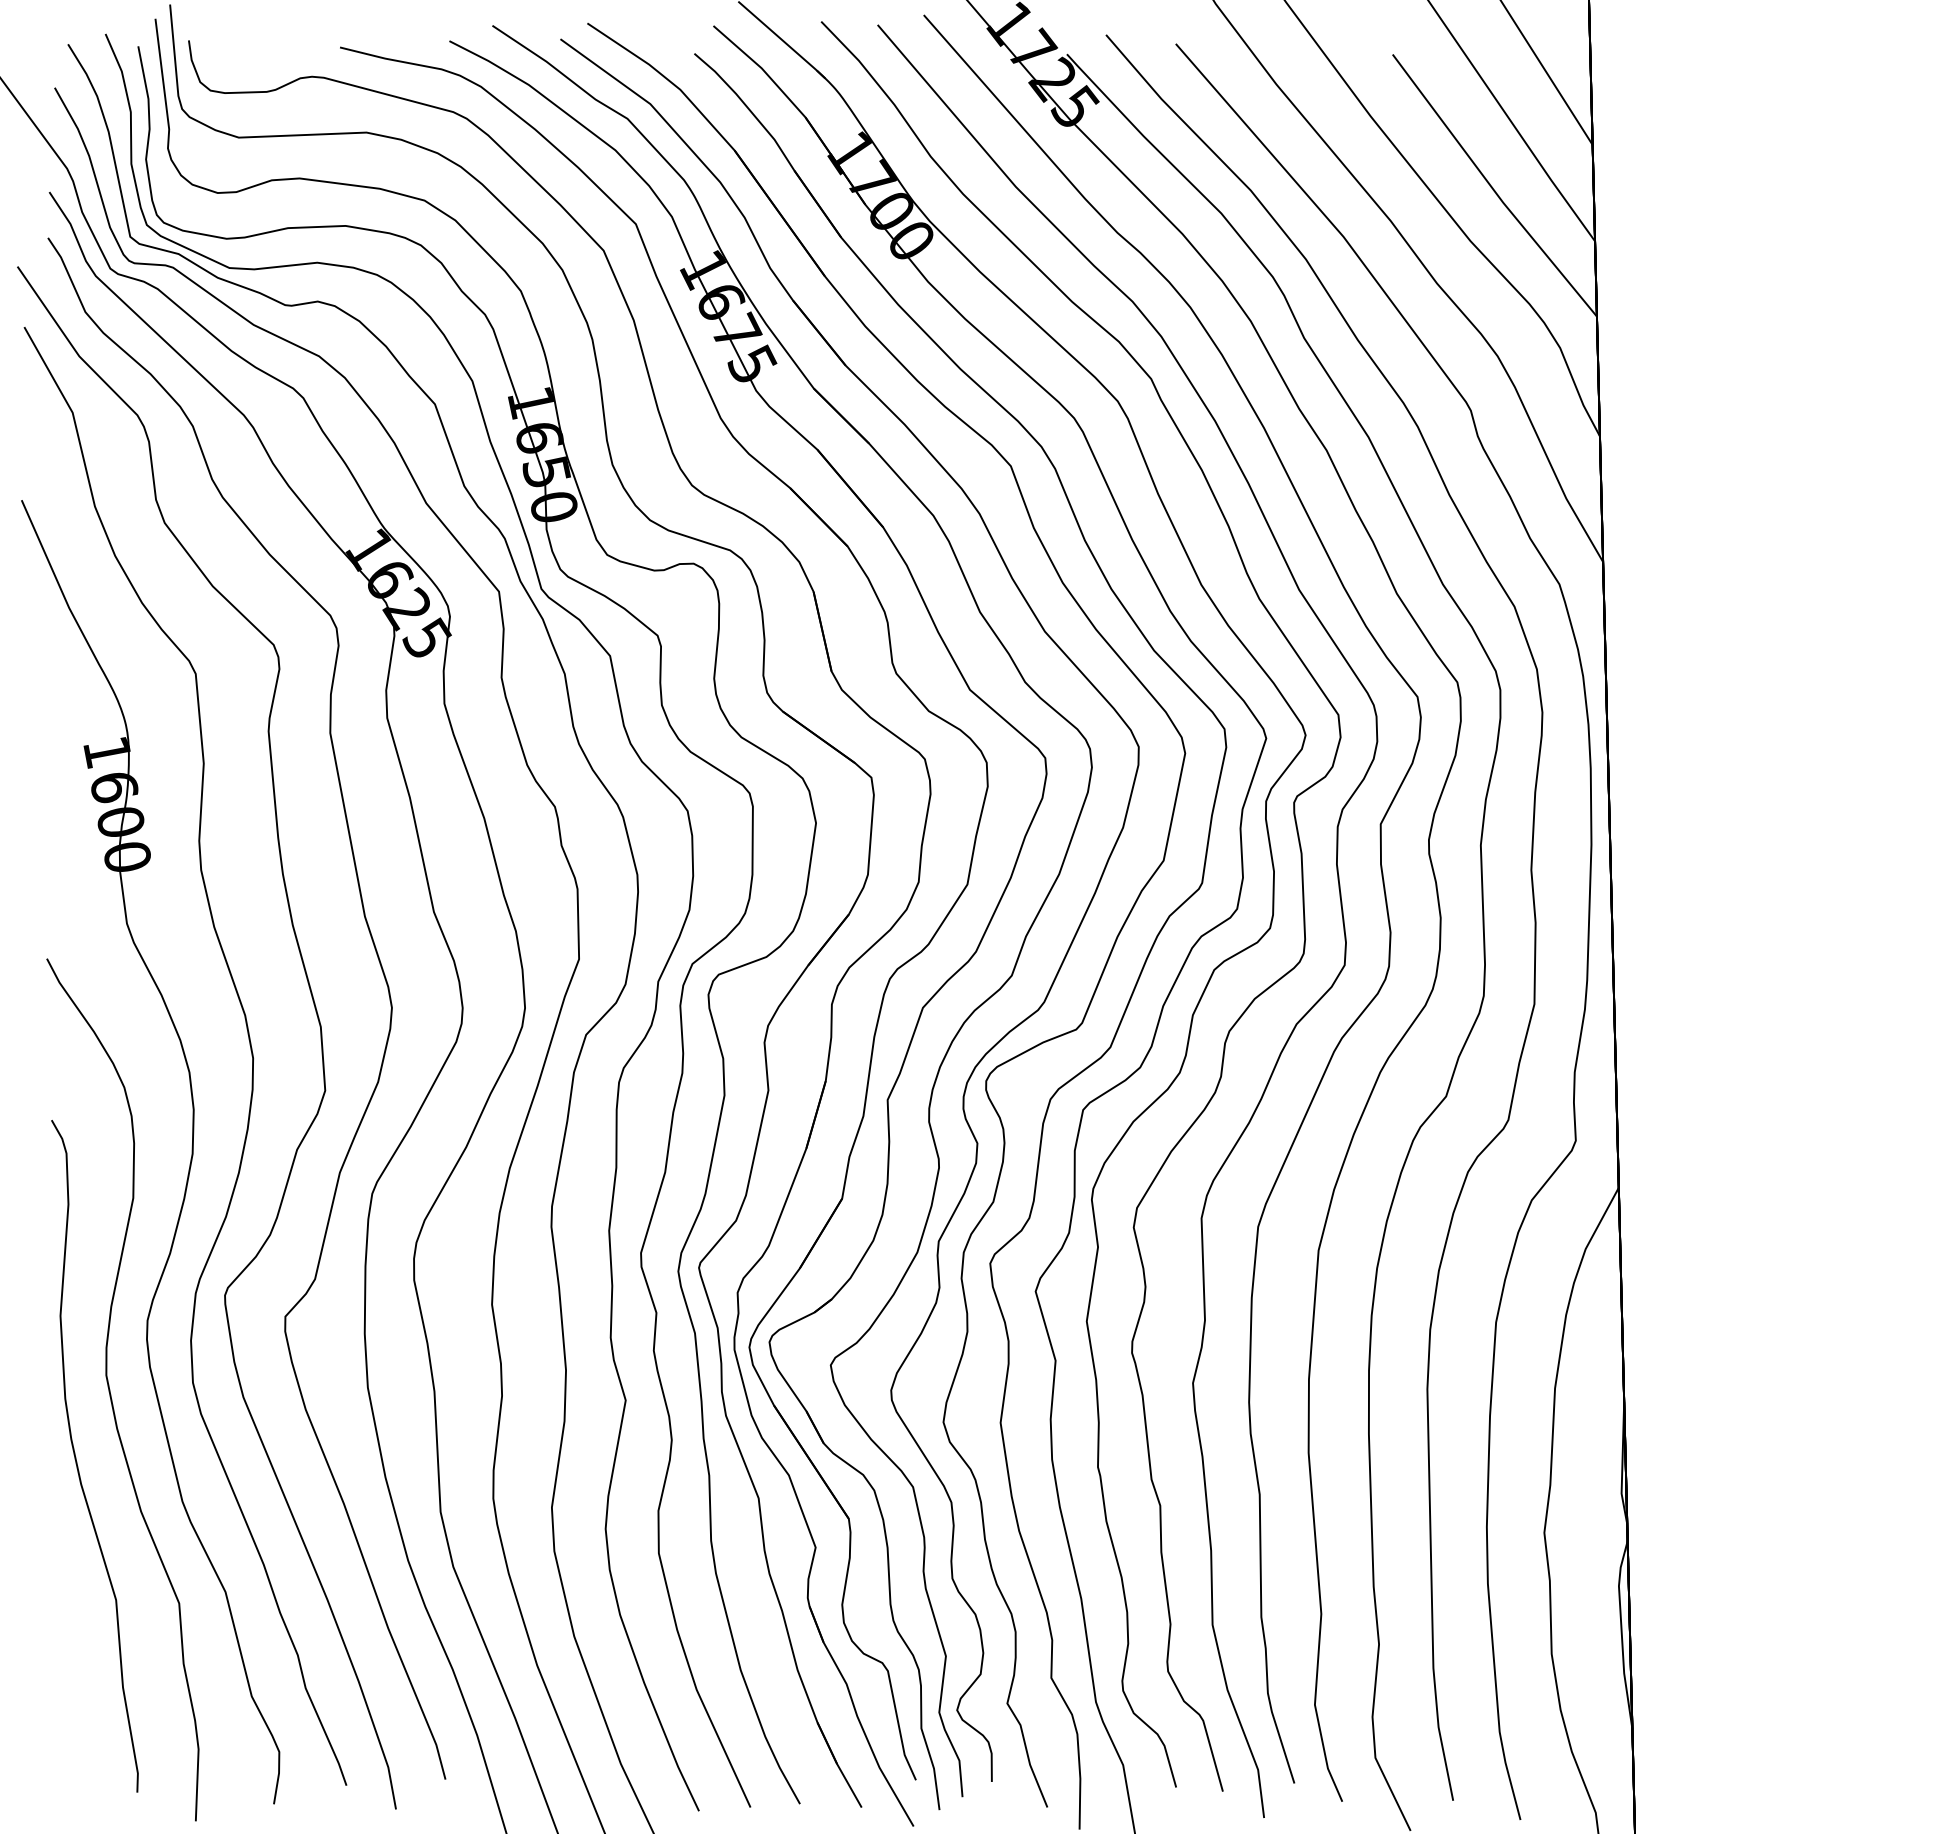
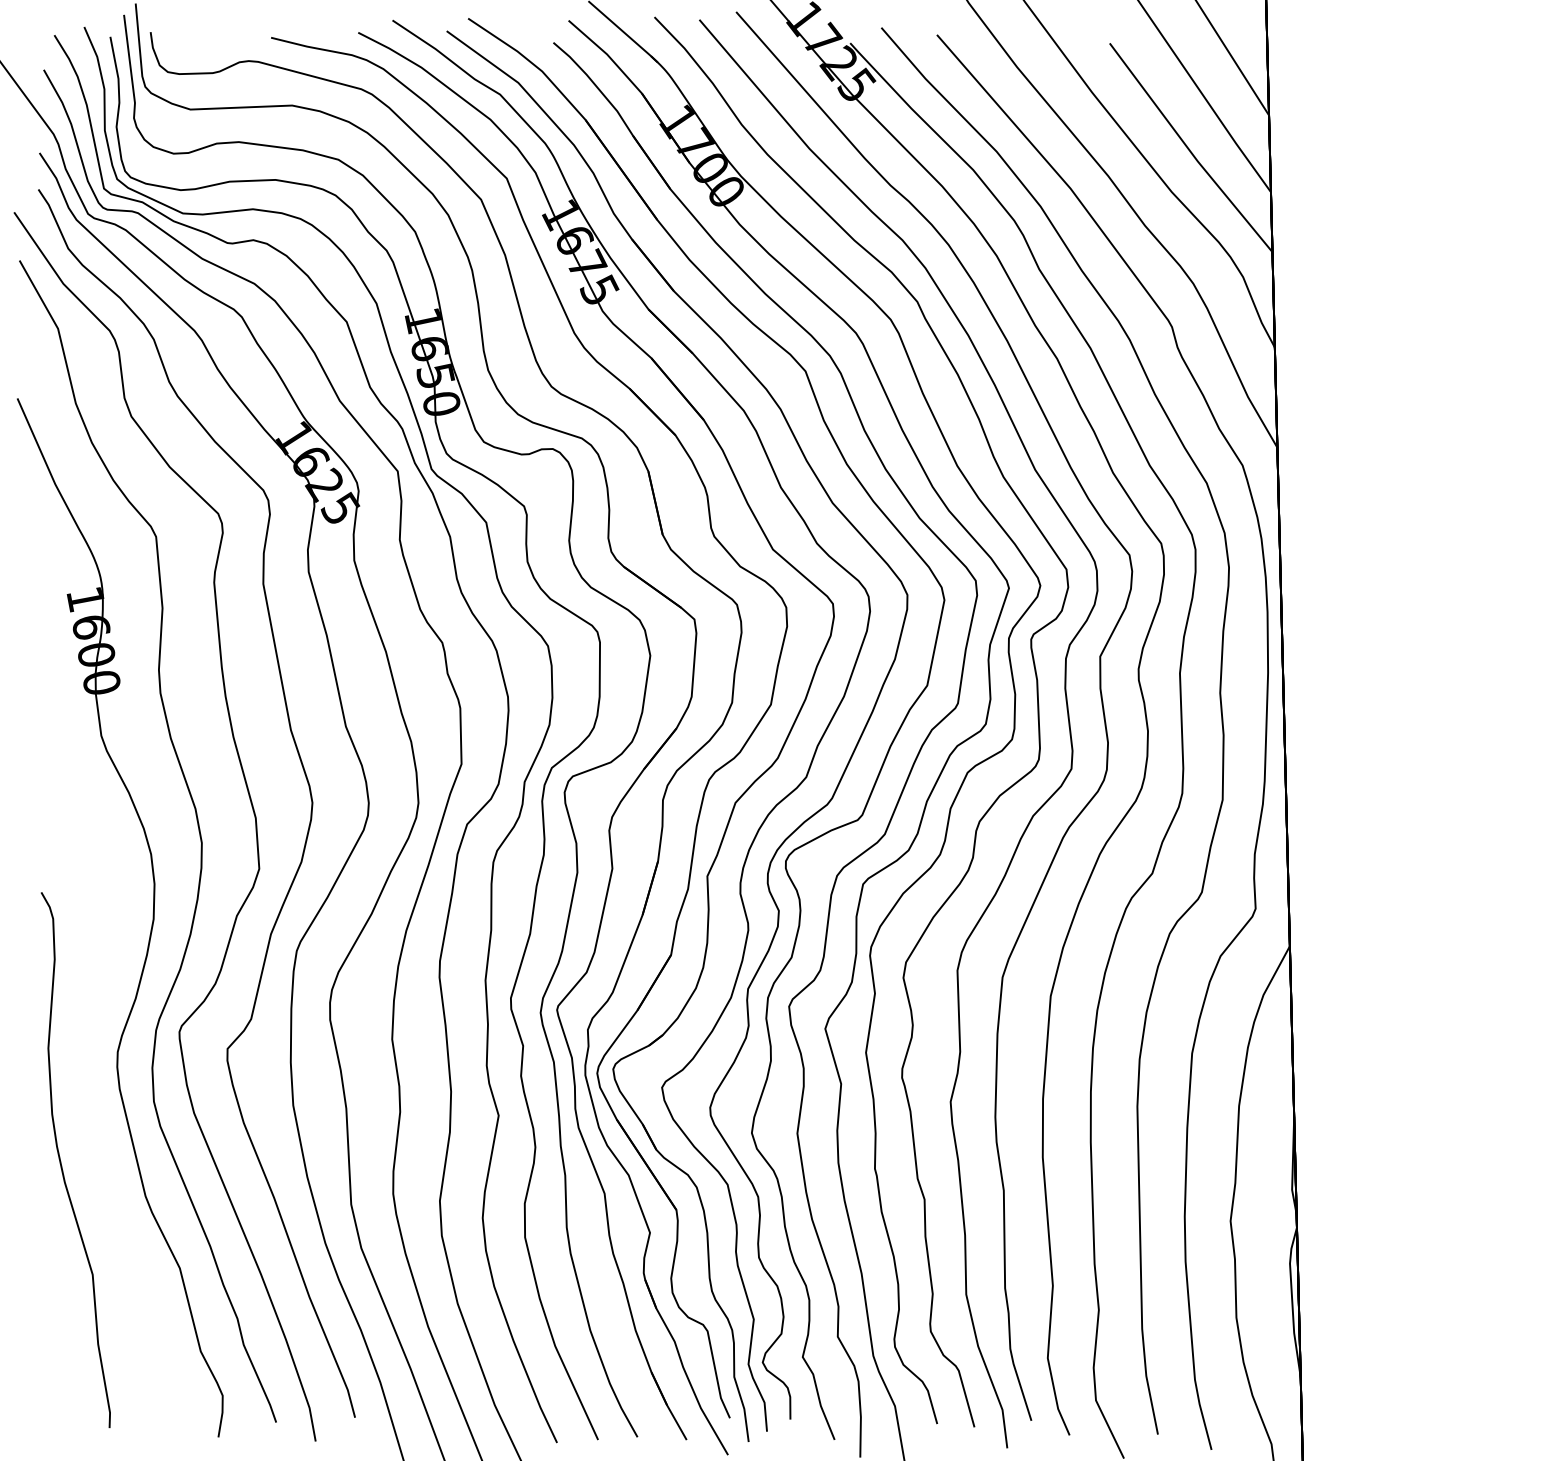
part: (110, 1389) -> (88, 1106), removed

